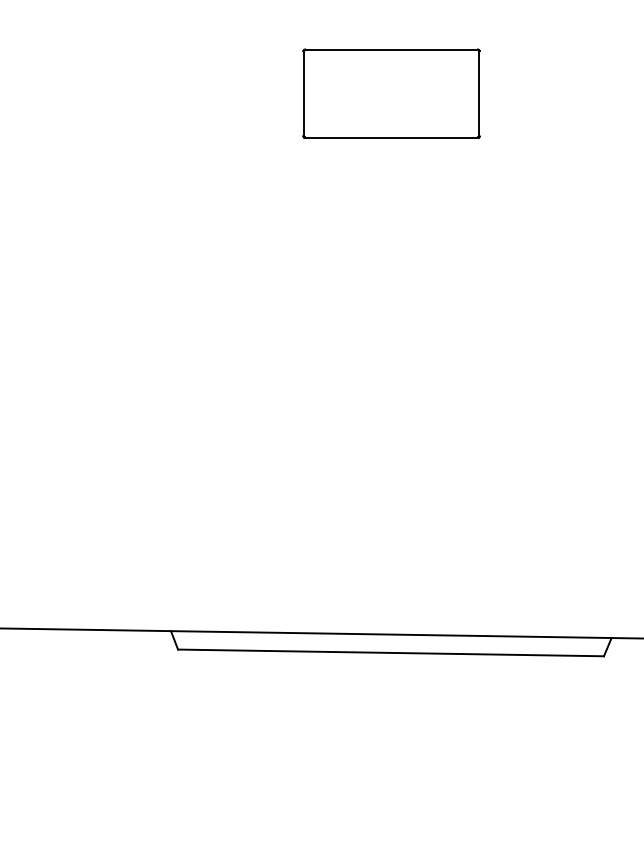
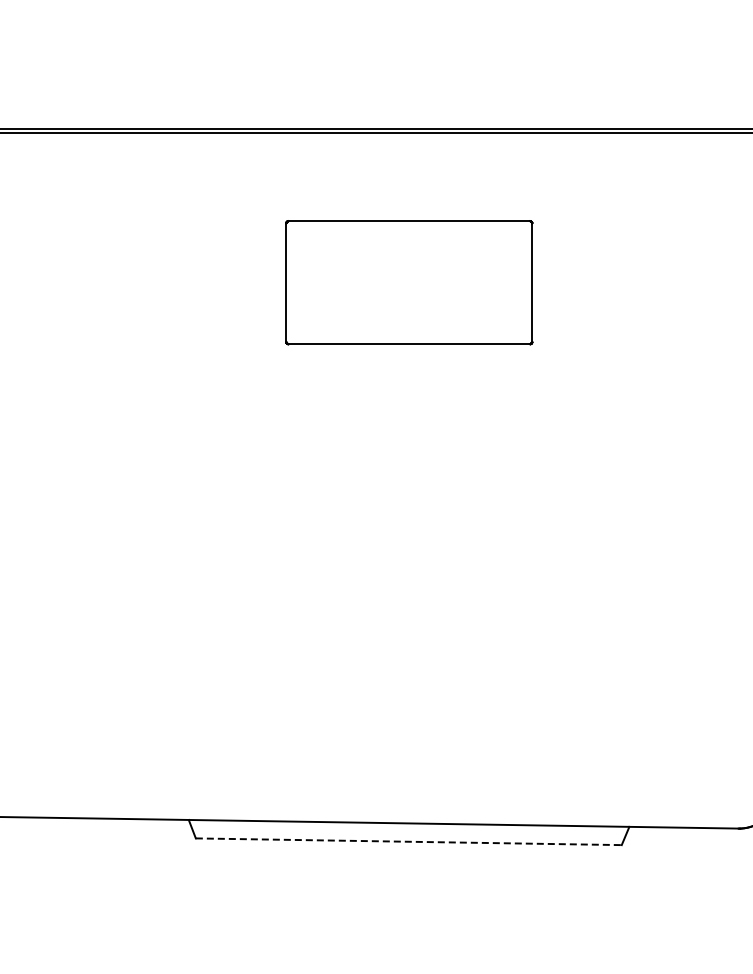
part: (391, 93) -> (409, 282), size x1.4
line: (390, 652) -> (408, 841), solid -> dashed

